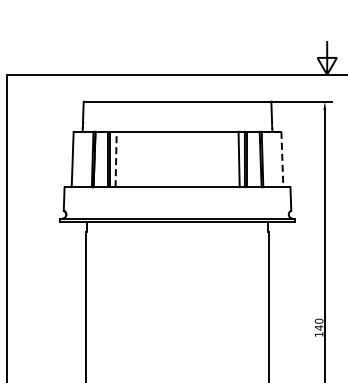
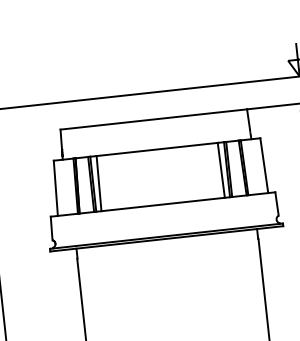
line: (116, 159) -> (99, 183), dashed -> solid
line: (282, 159) -> (264, 165), dashed -> solid

